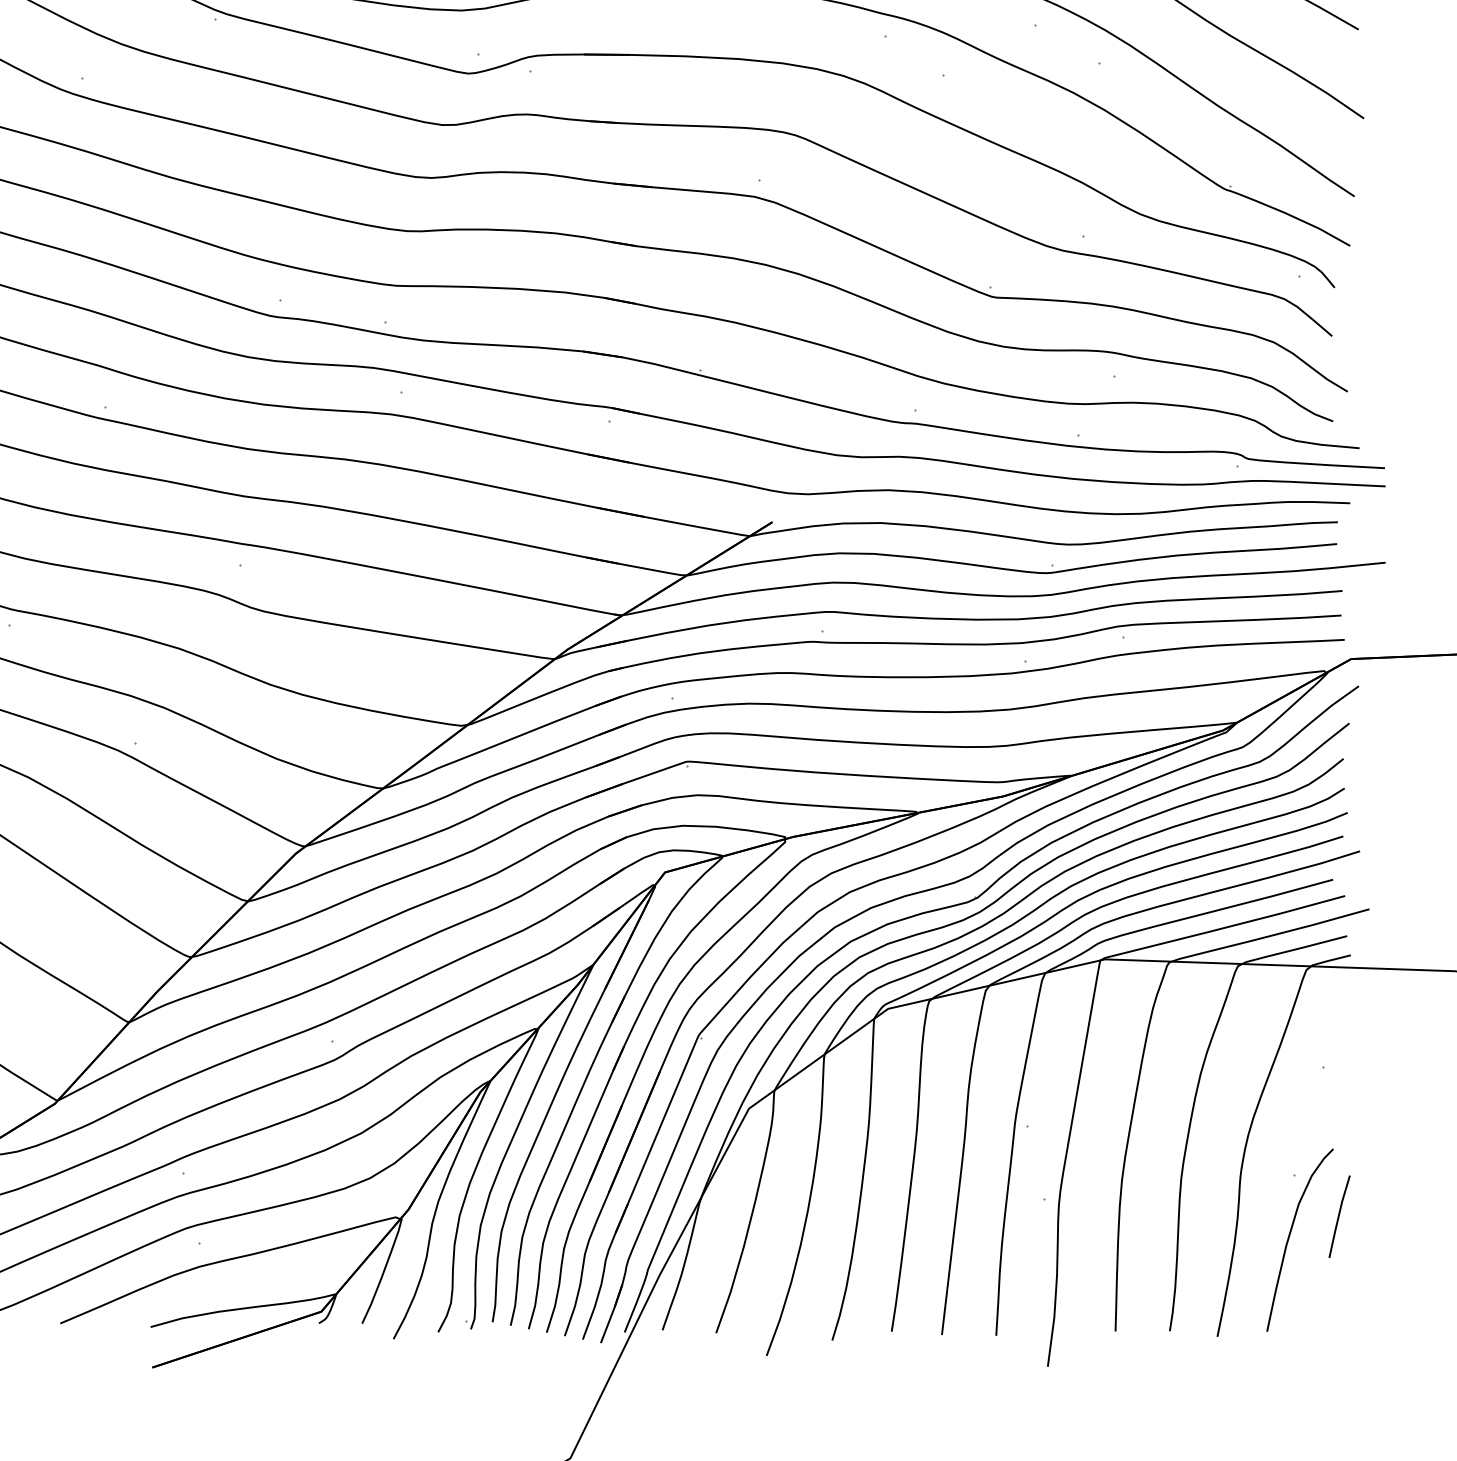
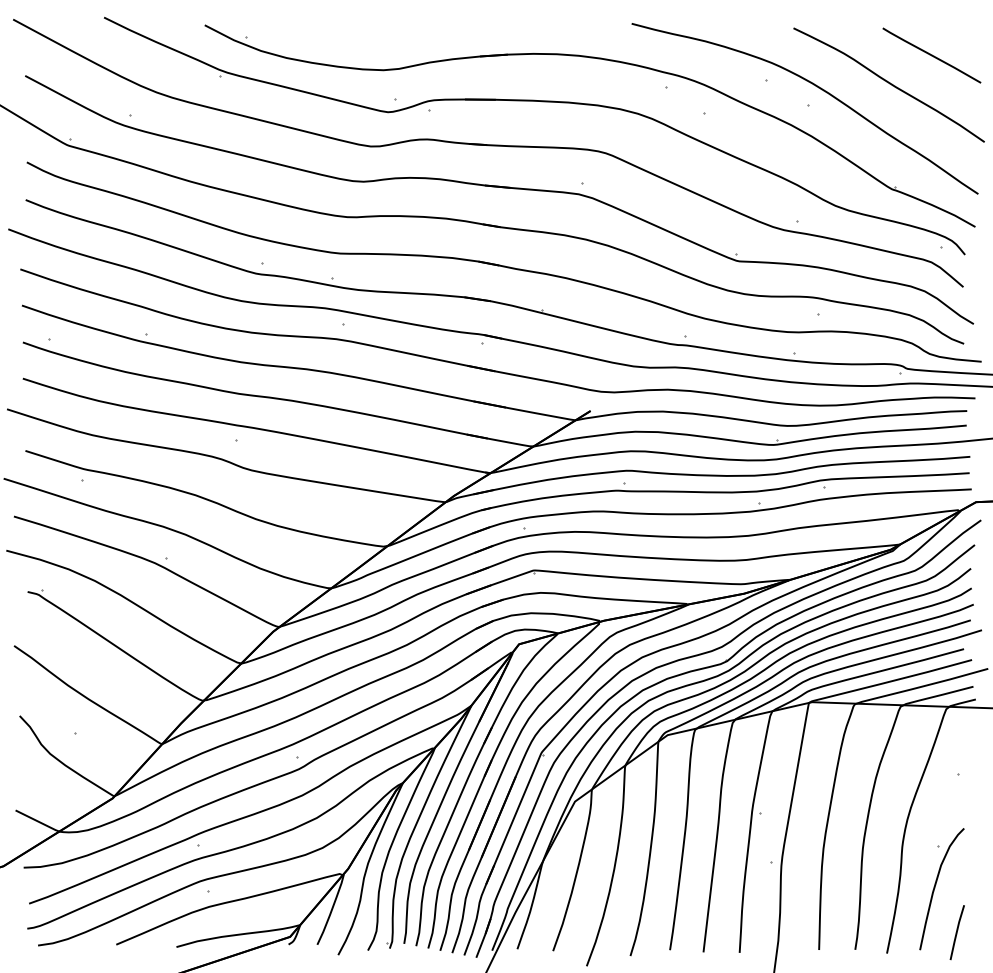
line: (1338, 1216) -> (956, 932), moved

